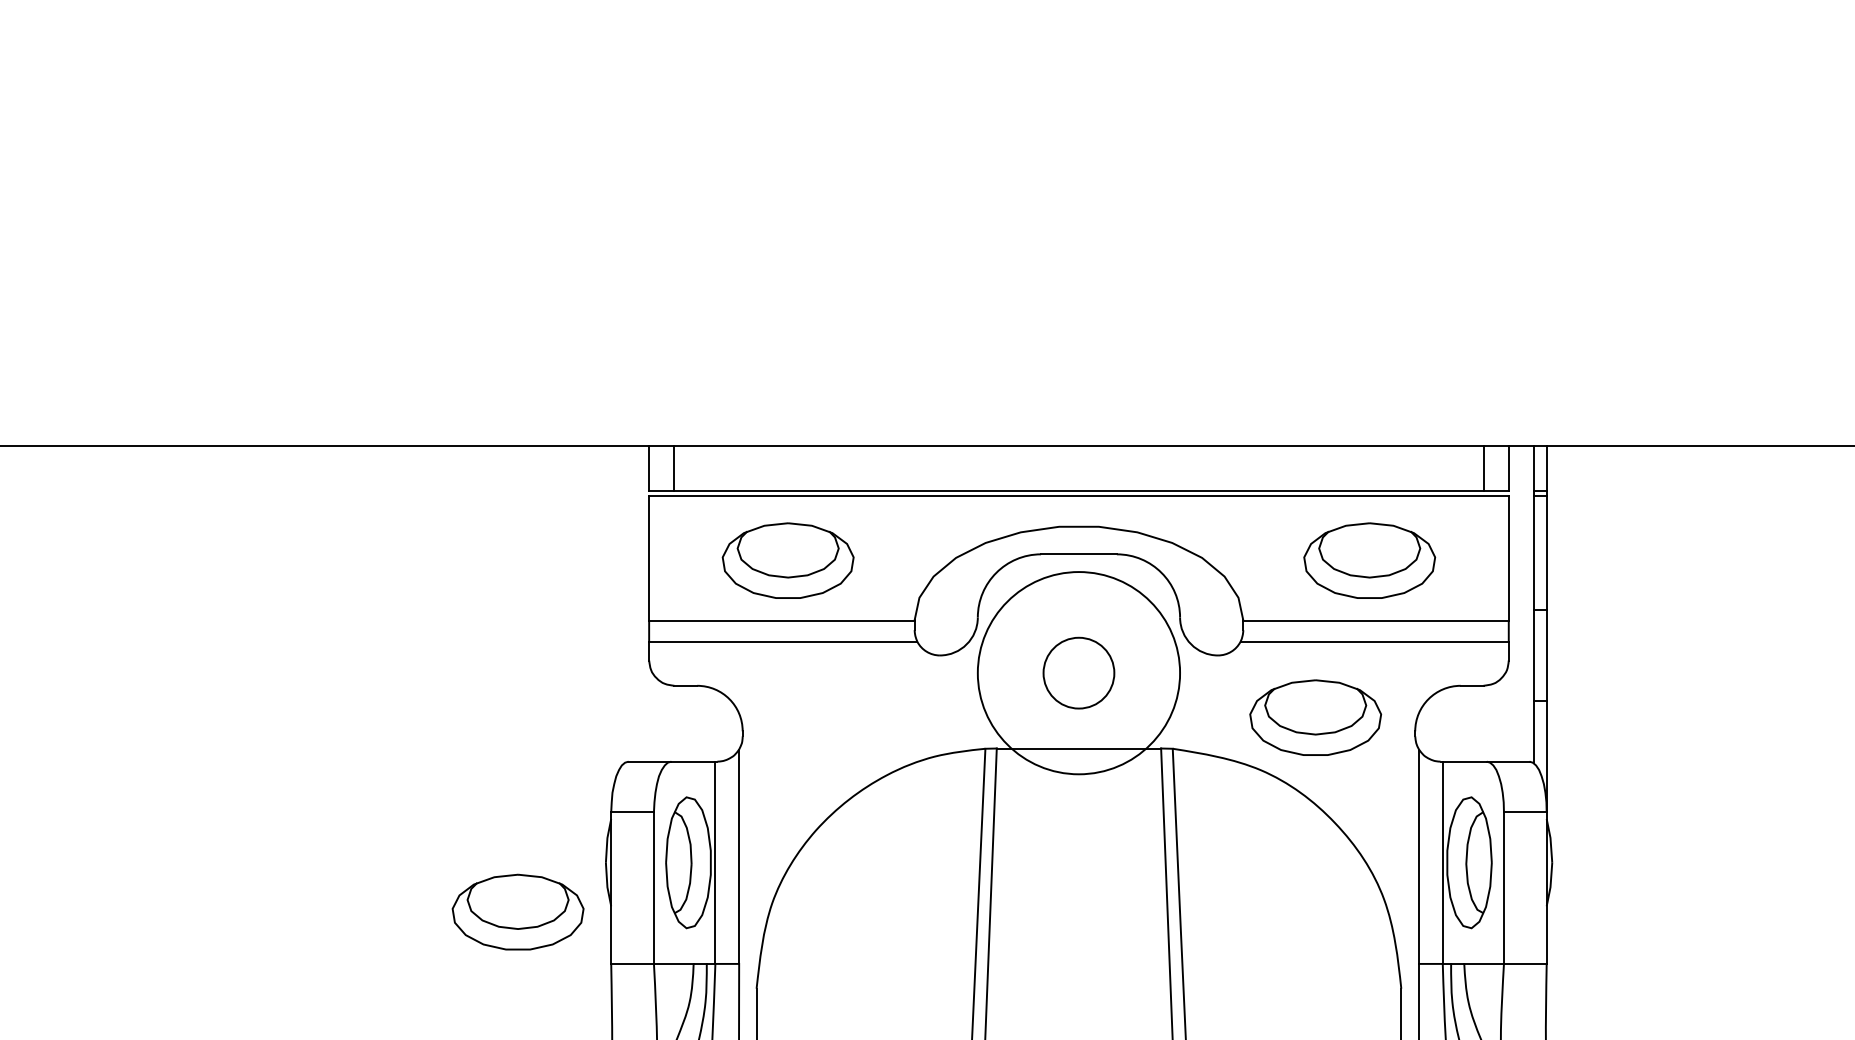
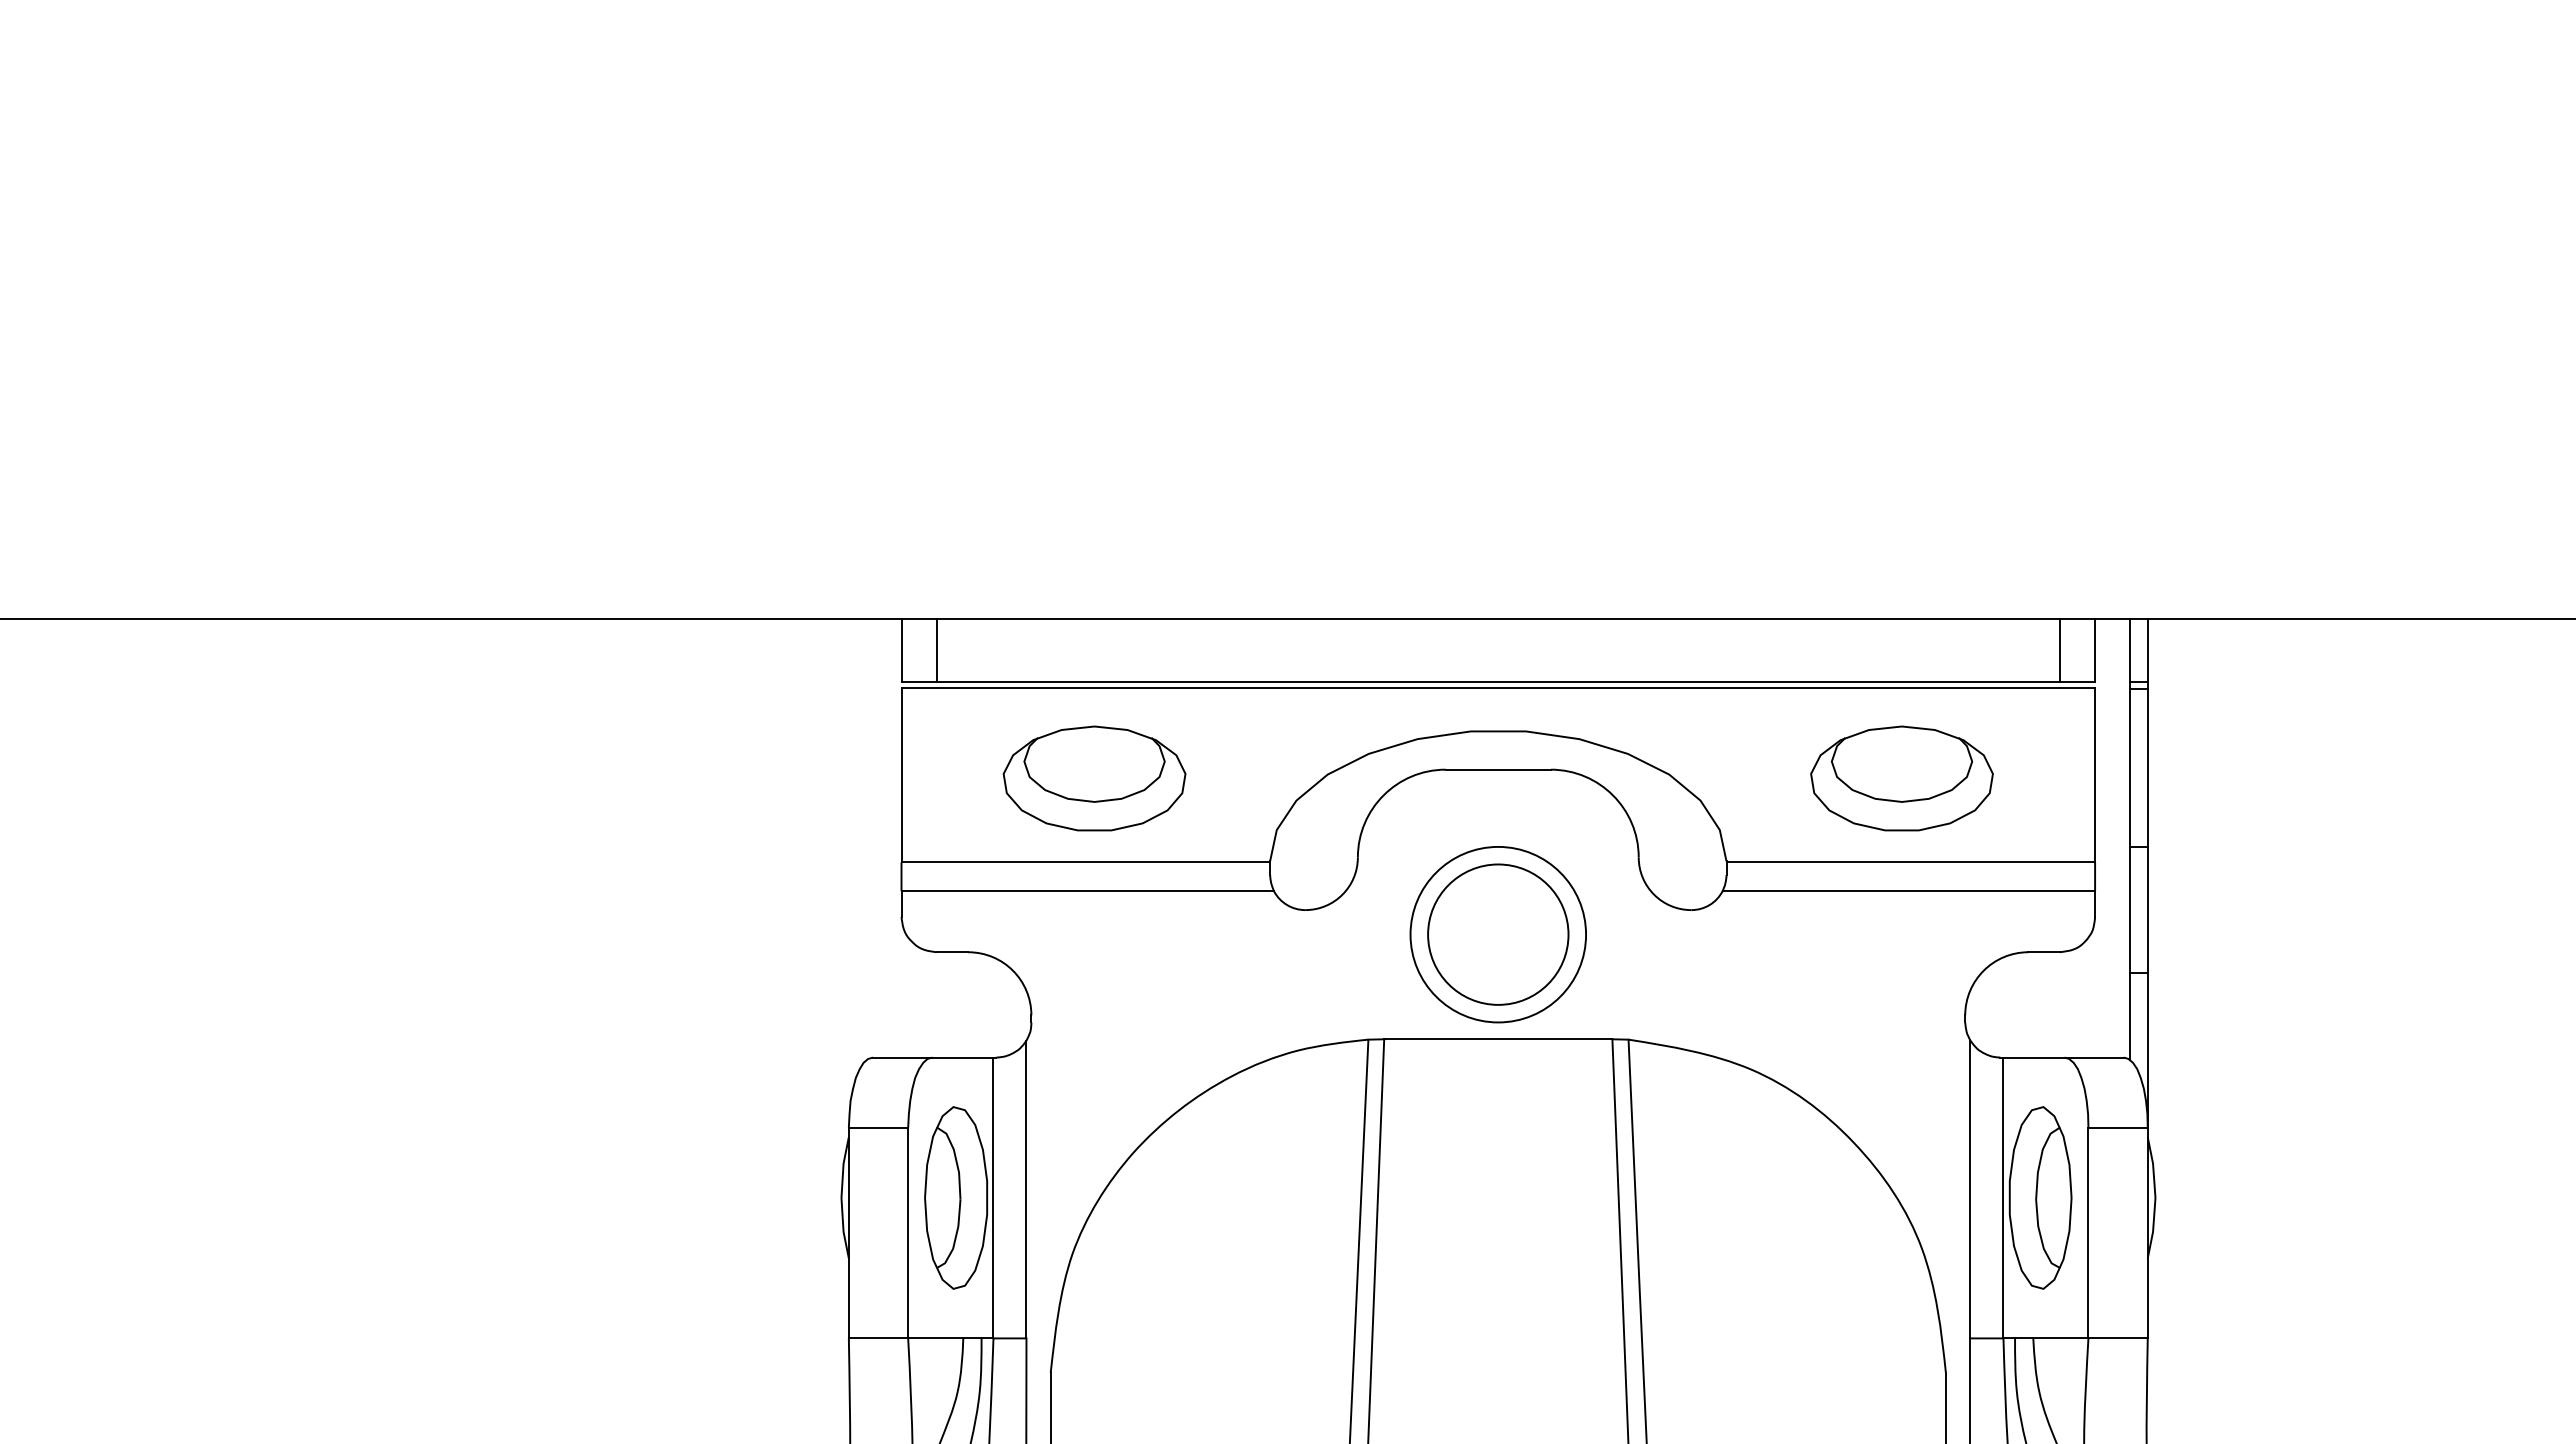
circle: (1079, 673) -> (1498, 934), size x0.62
circle: (1079, 673) -> (1498, 934), size x1.43
part: (1315, 717) -> (1826, 996), removed
part: (518, 912) -> (719, 1266), removed

